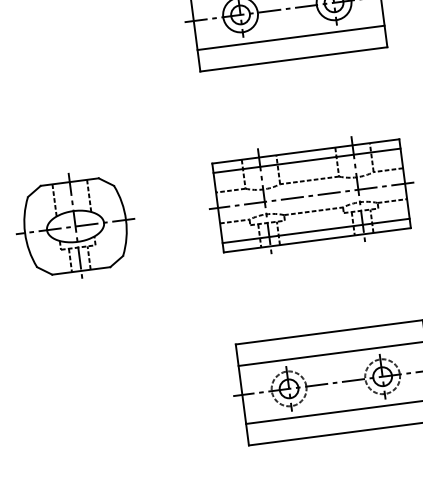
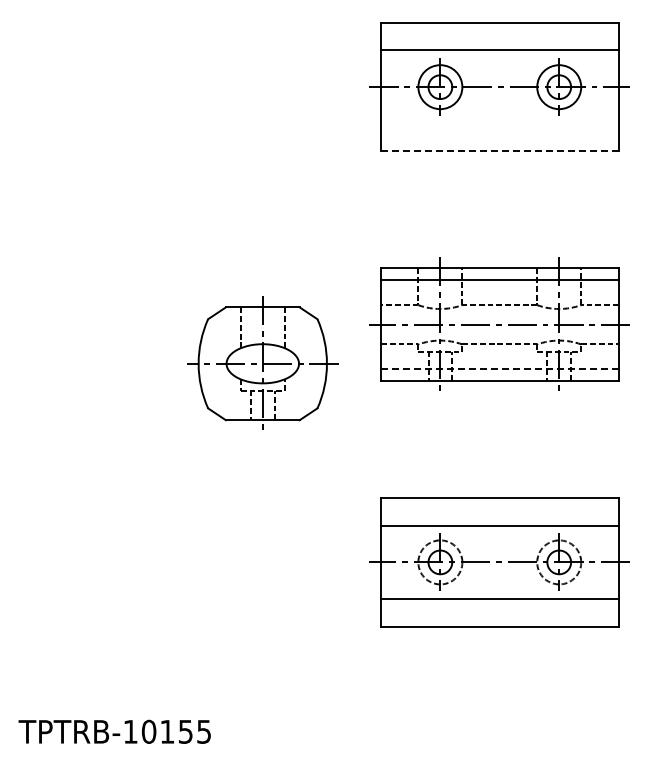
line: (290, 38) -> (499, 124), removed
line: (293, 59) -> (499, 151), solid -> dashed
part: (75, 225) -> (262, 362), moved
line: (315, 231) -> (499, 369), solid -> dashed

